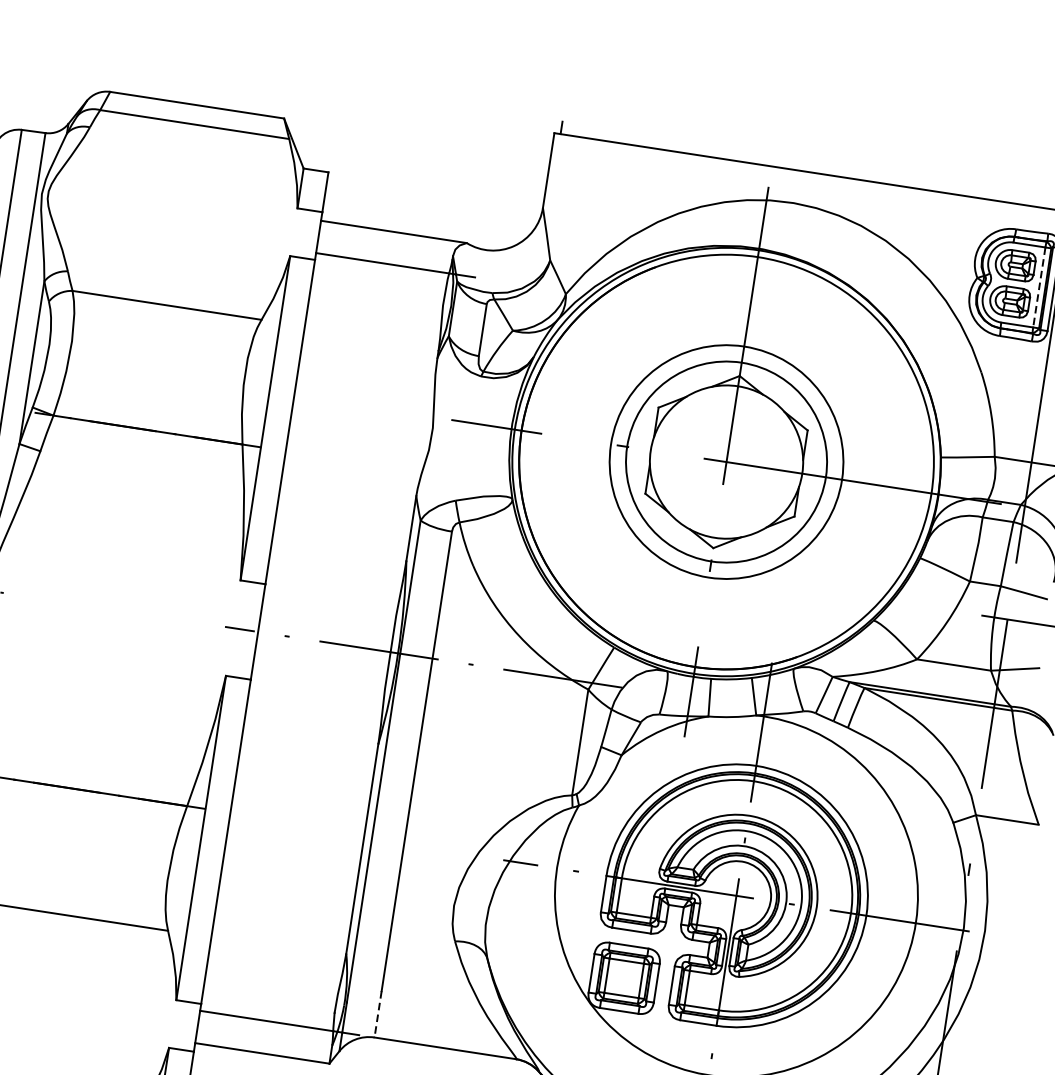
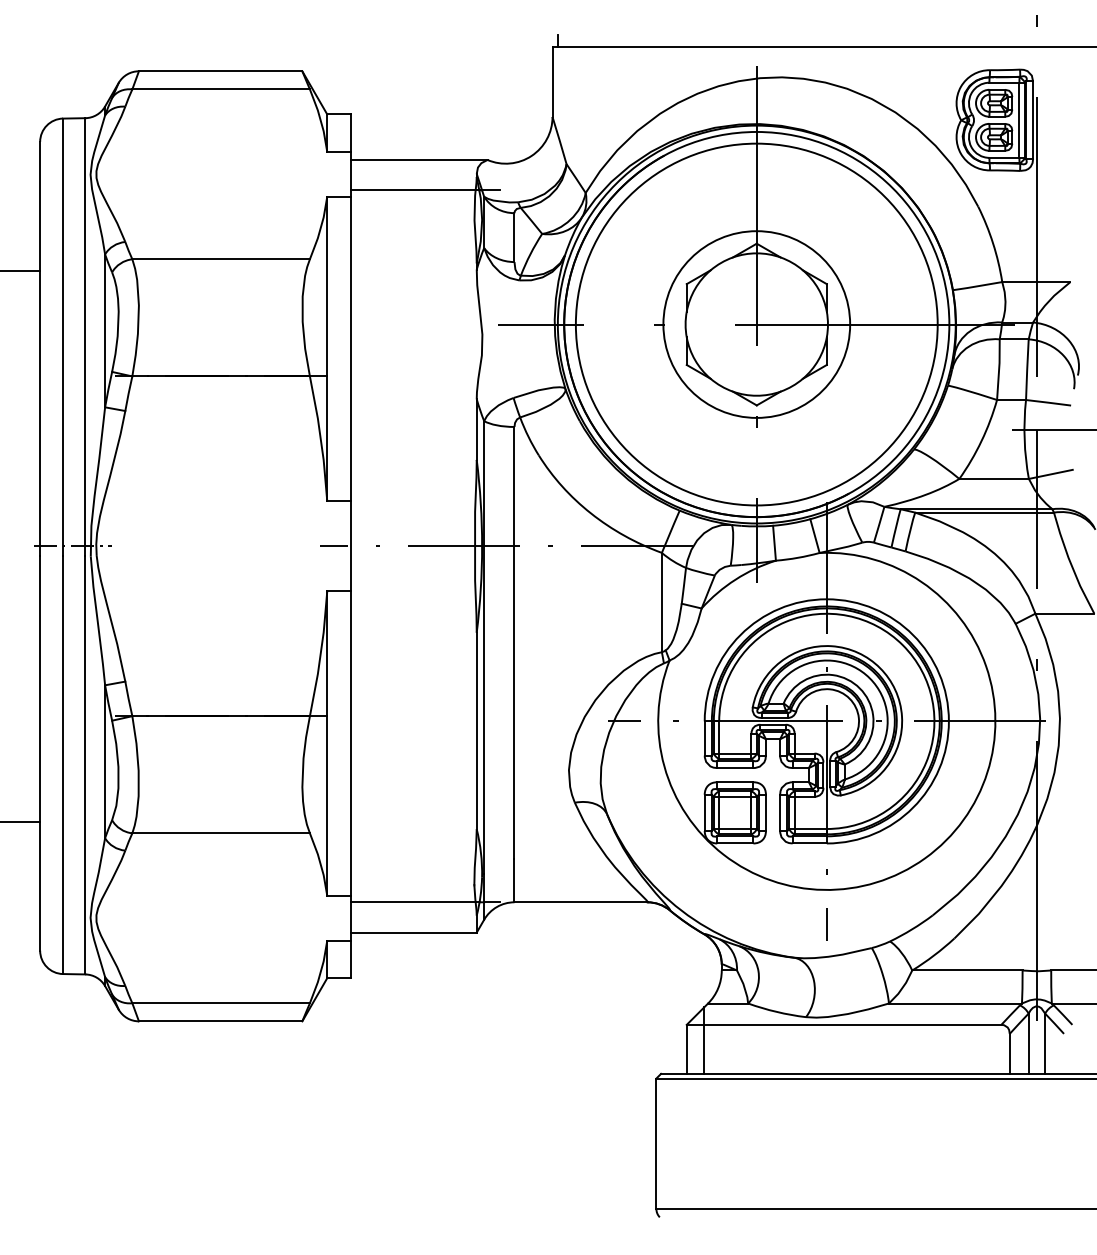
line: (1039, 287) -> (1019, 120), dashed -> solid
circle: (726, 461) -> (756, 324), size x1.67
line: (378, 1014) -> (514, 880), dashed -> solid

